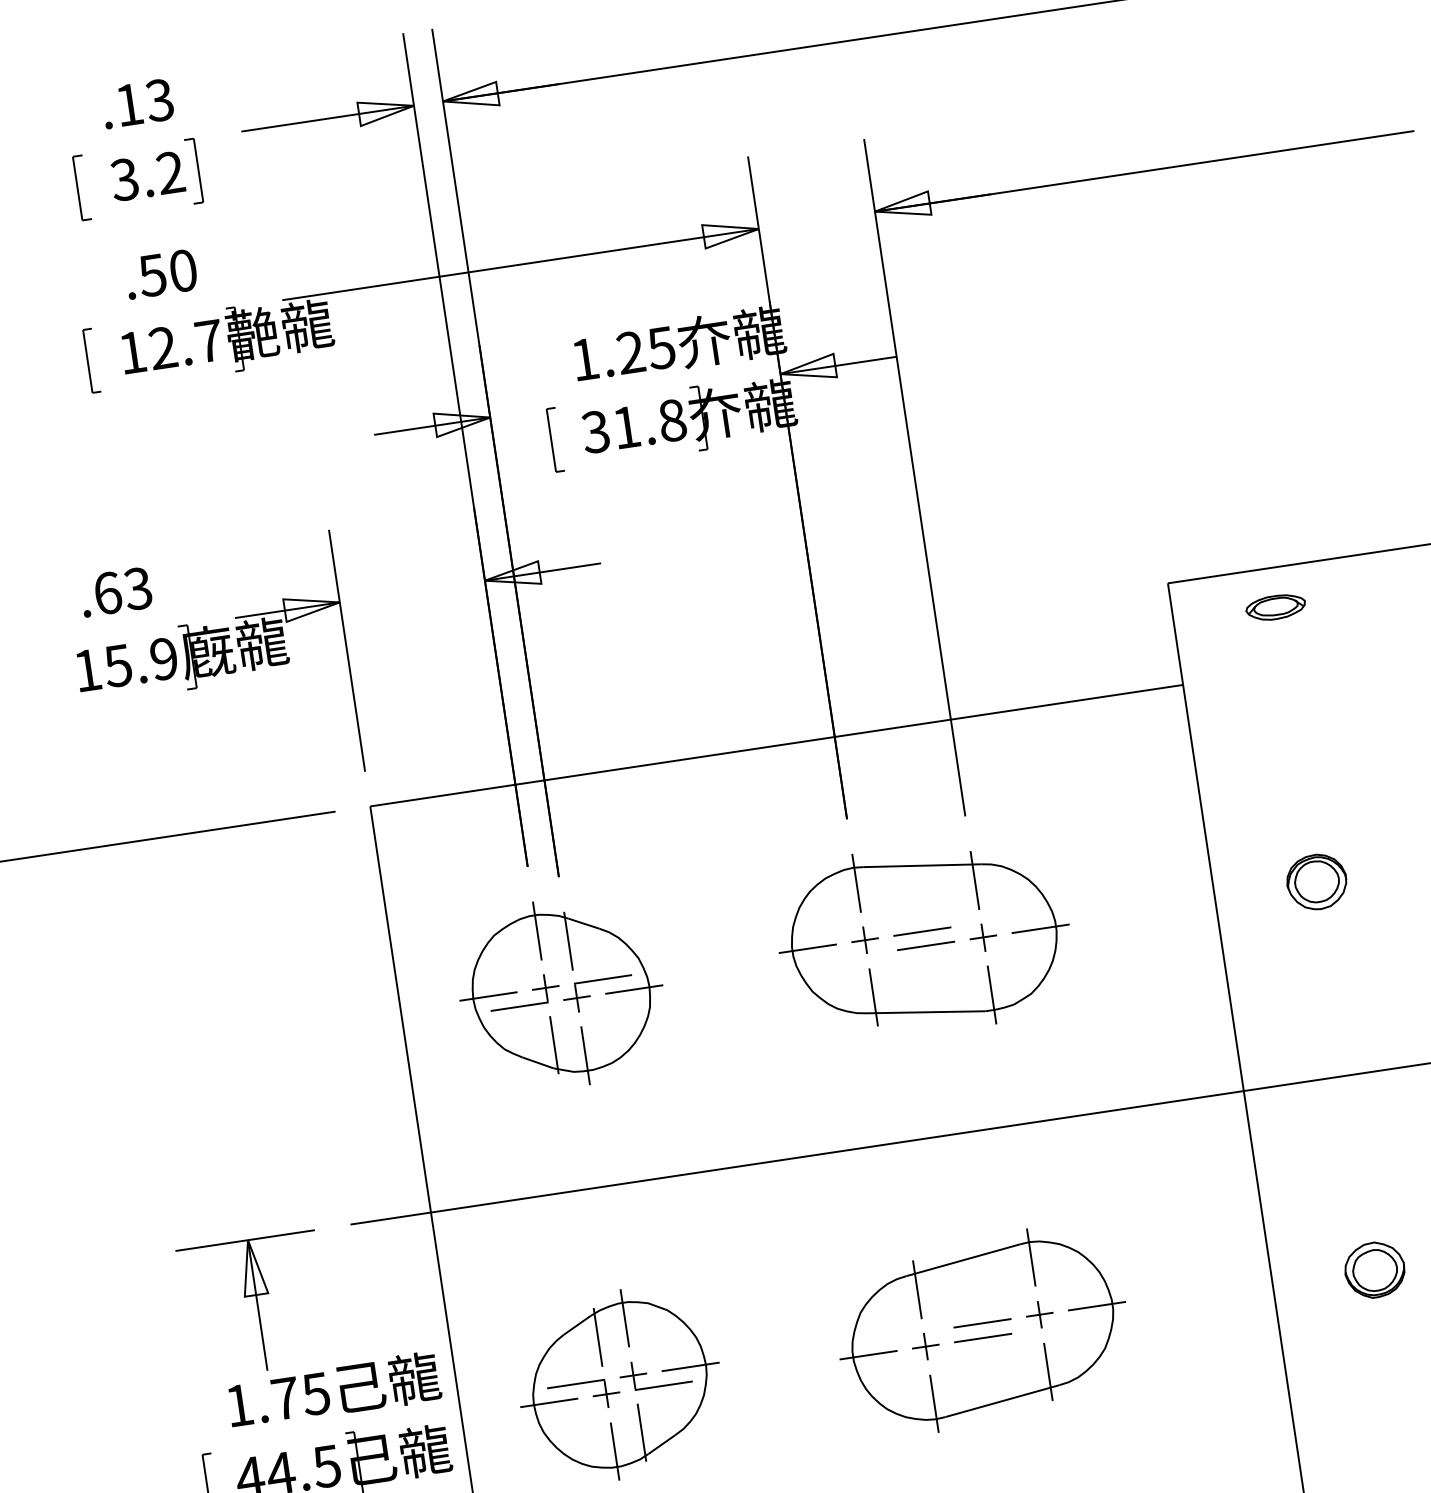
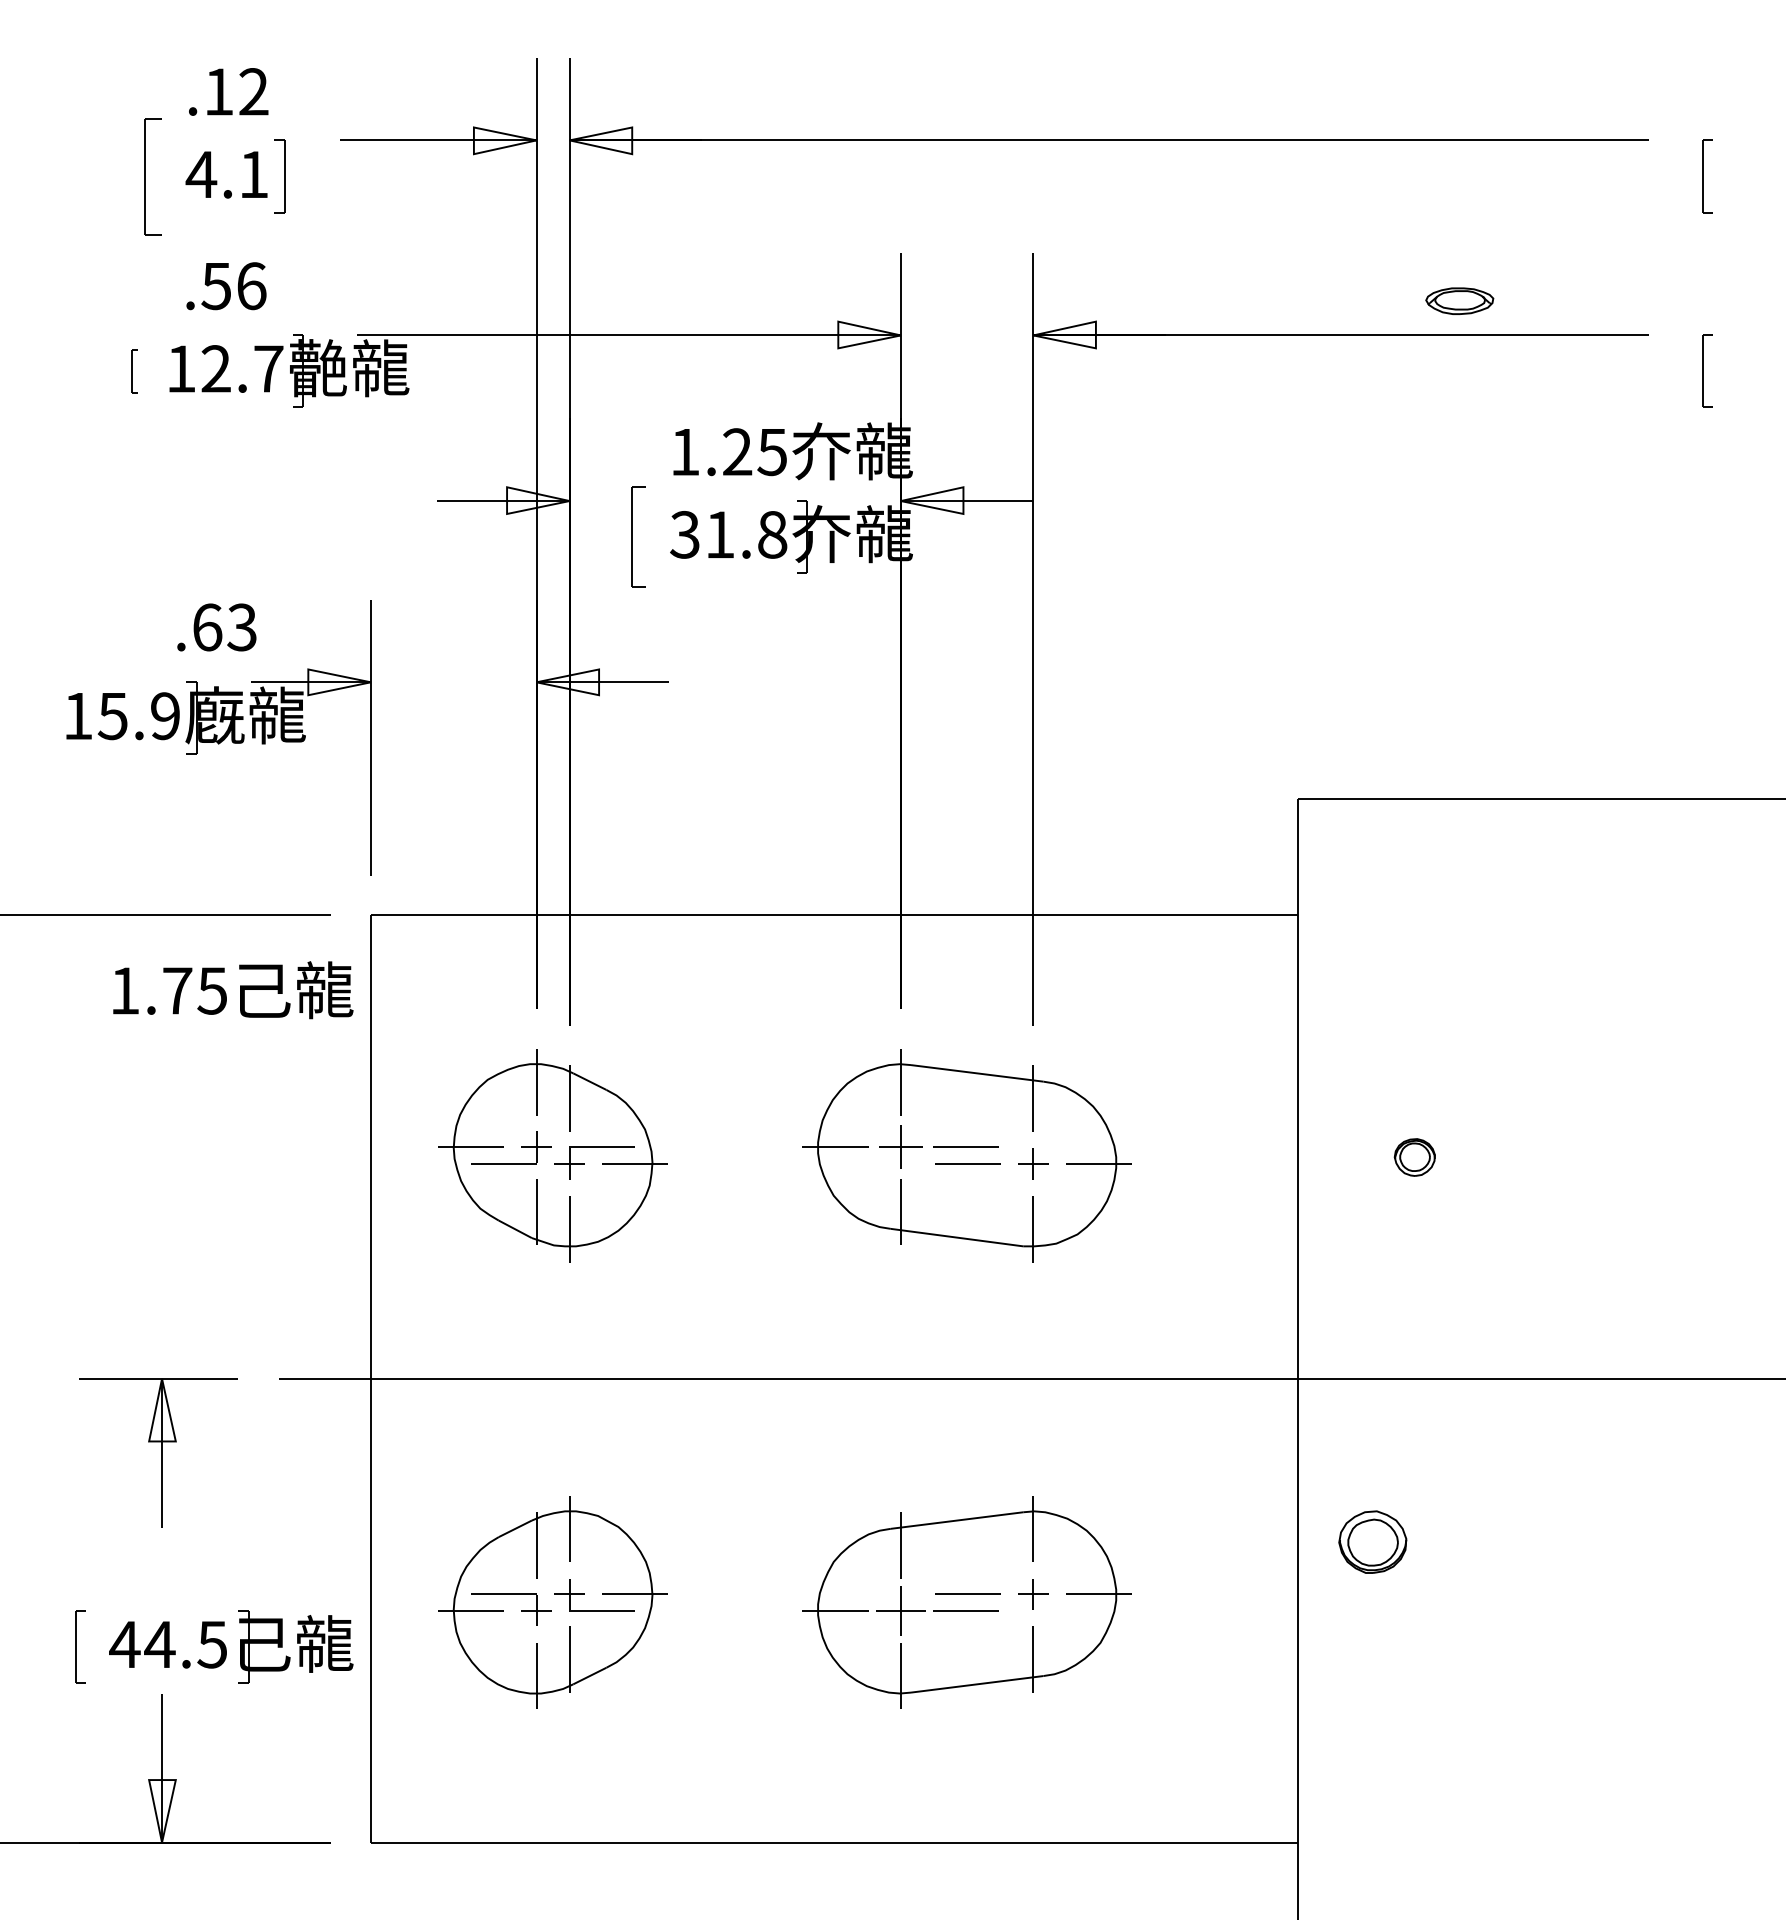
text: (159, 100) -> (253, 91), .13 -> .12
text: (146, 176) -> (226, 174), 3.2 -> 4.1
part: (81, 187) -> (151, 176), size x1.6
text: (183, 271) -> (251, 286), .50 -> .56
part: (91, 360) -> (134, 370), size x0.6
part: (555, 439) -> (638, 536), size x1.4
text: (115, 592) -> (216, 627), moved
part: (1275, 606) -> (1459, 300), moved
part: (1316, 882) -> (1414, 1157), size x0.6
part: (864, 939) -> (900, 1146), size x1.4
part: (1374, 1269) -> (1372, 1541), moved
part: (925, 1346) -> (900, 1610), size x1.6
text: (334, 1390) -> (233, 990), moved

